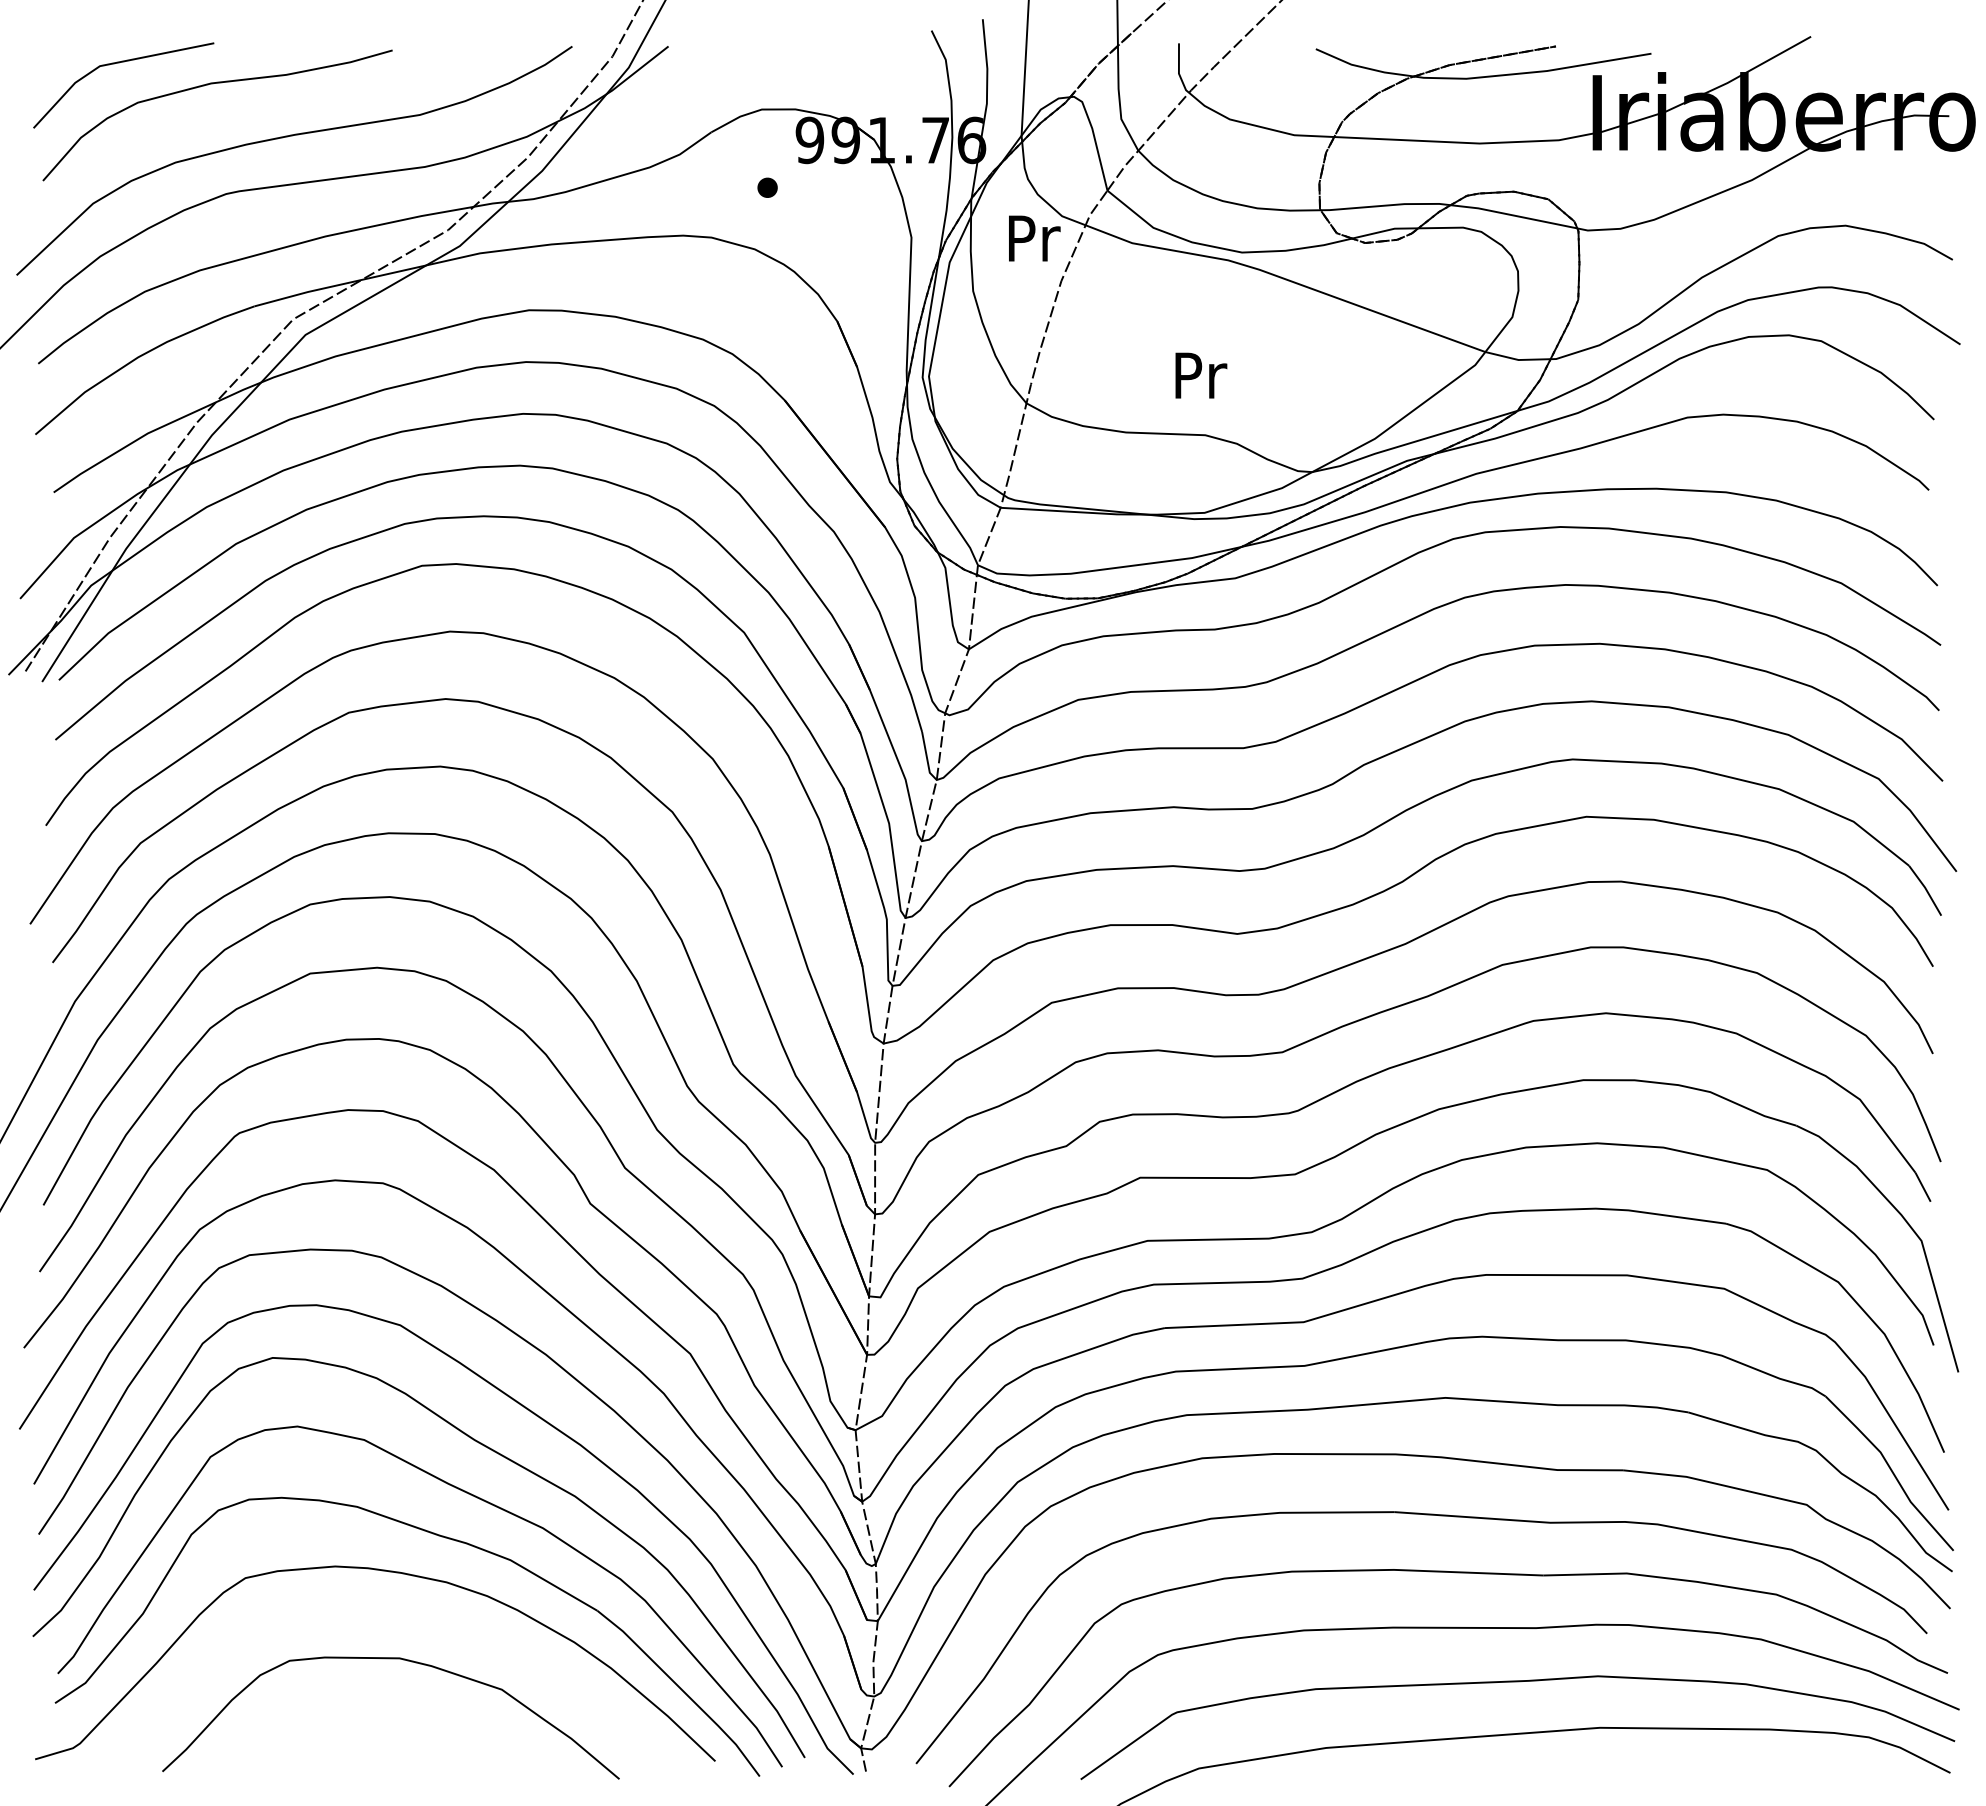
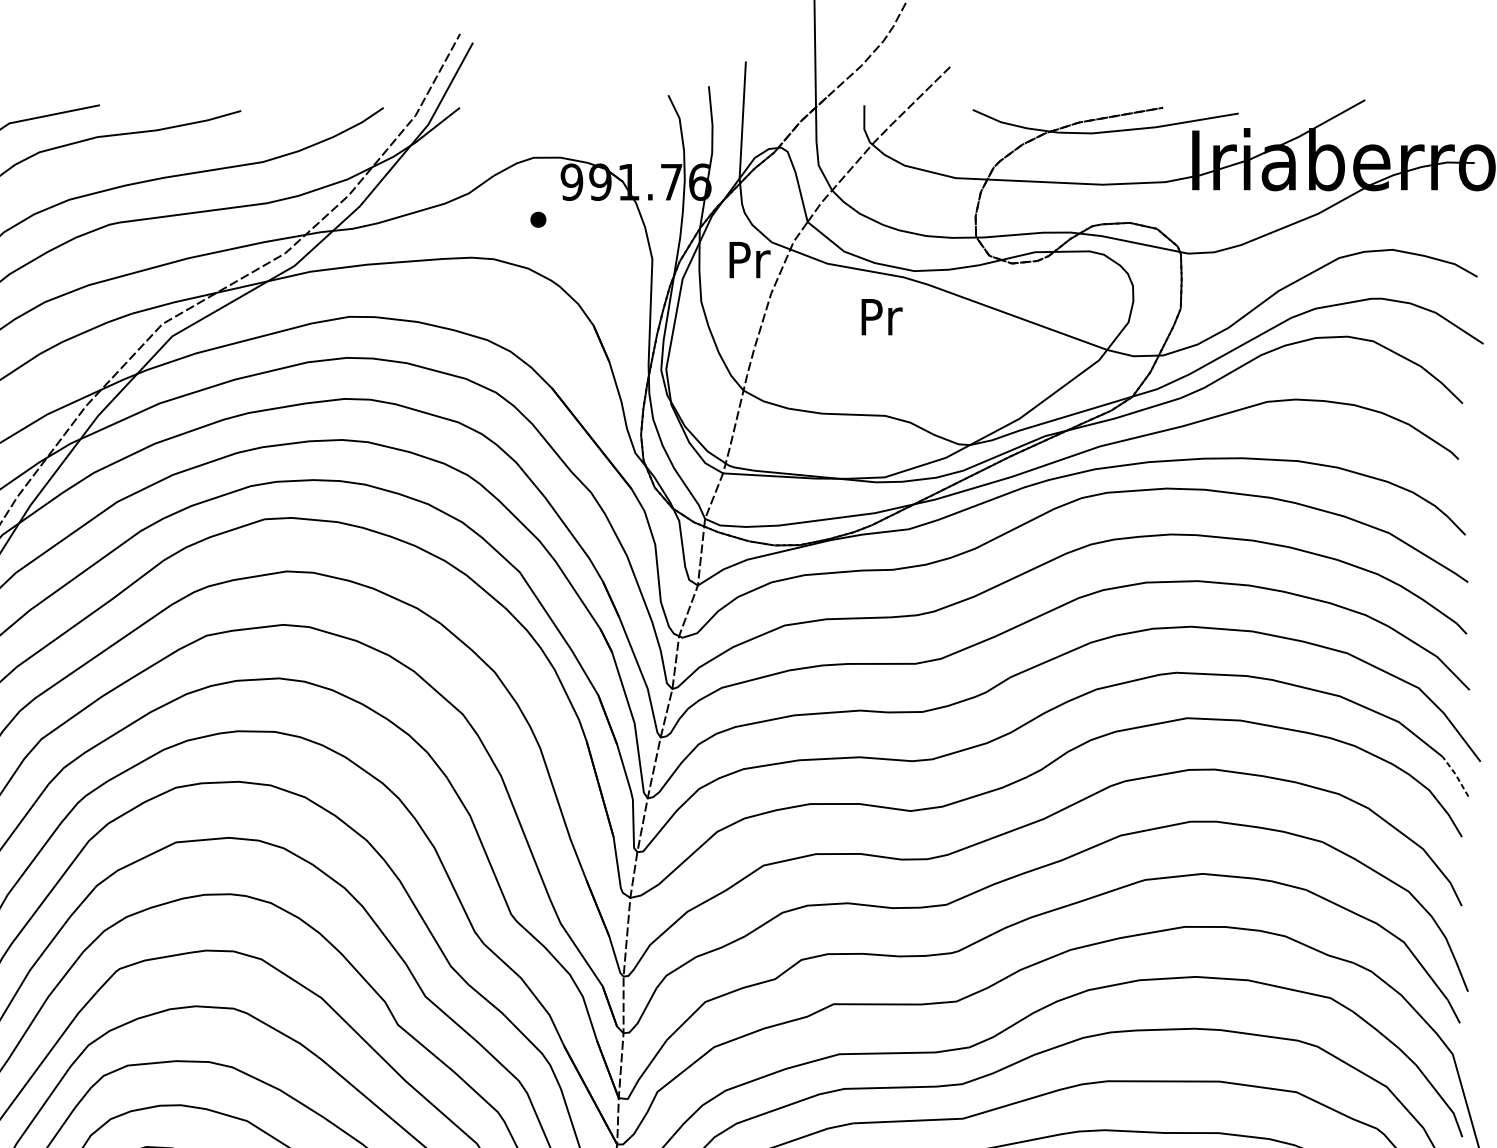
text: (1201, 375) -> (882, 317), moved
line: (1926, 889) -> (1456, 775), solid -> dashed

